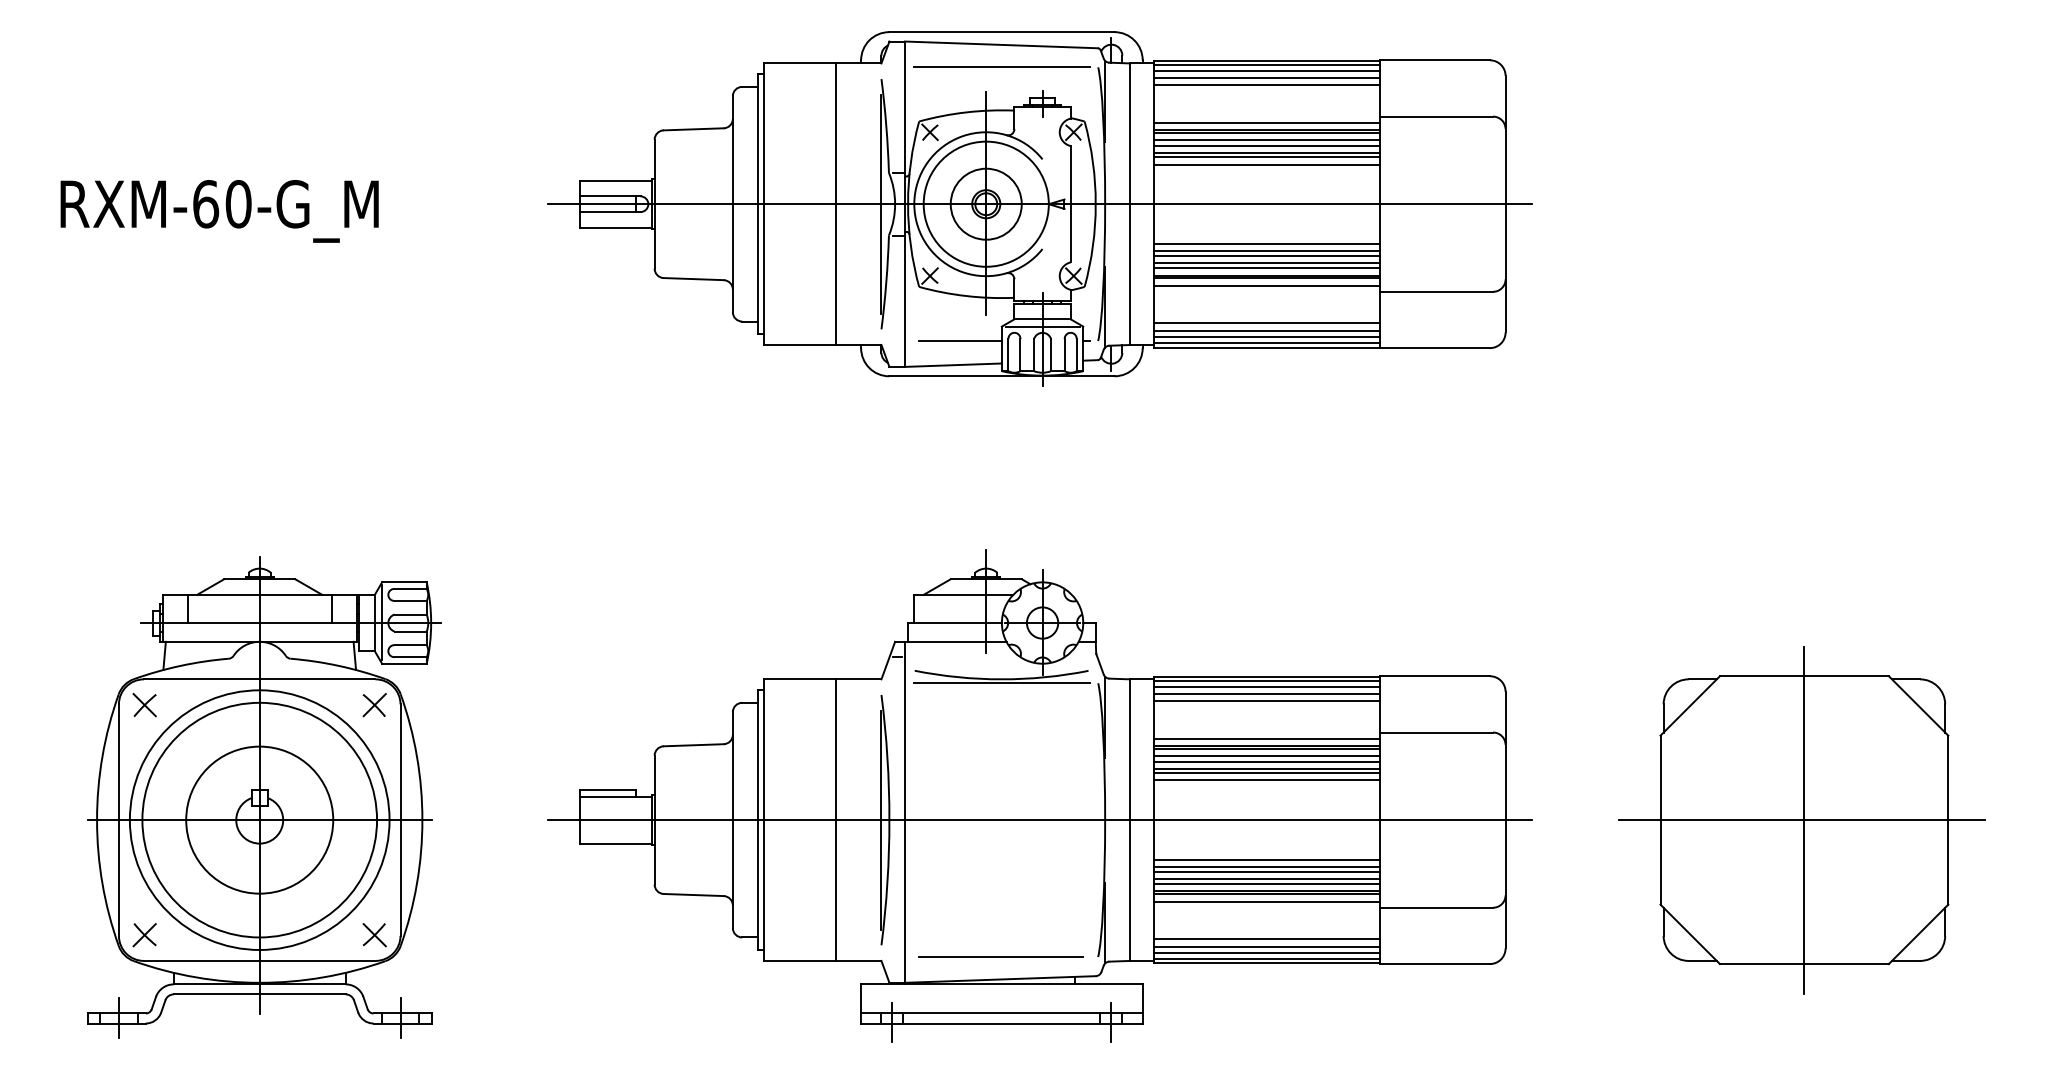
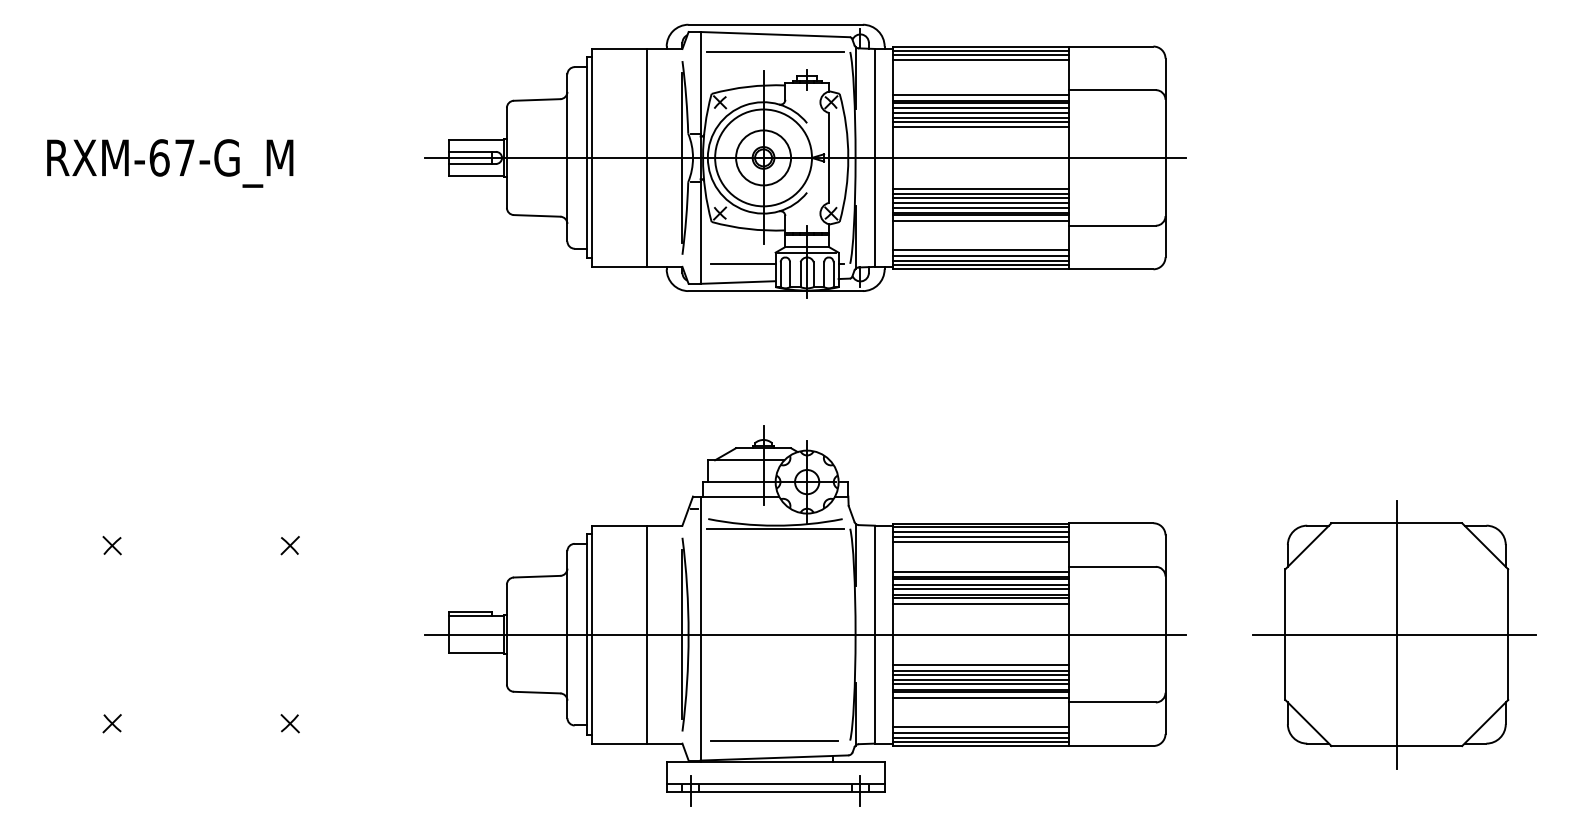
line: (1266, 85) -> (980, 66), removed
text: (238, 204) -> (184, 158), RXM-60-G_M -> RXM-67-G_M
part: (264, 797) -> (204, 617), removed

